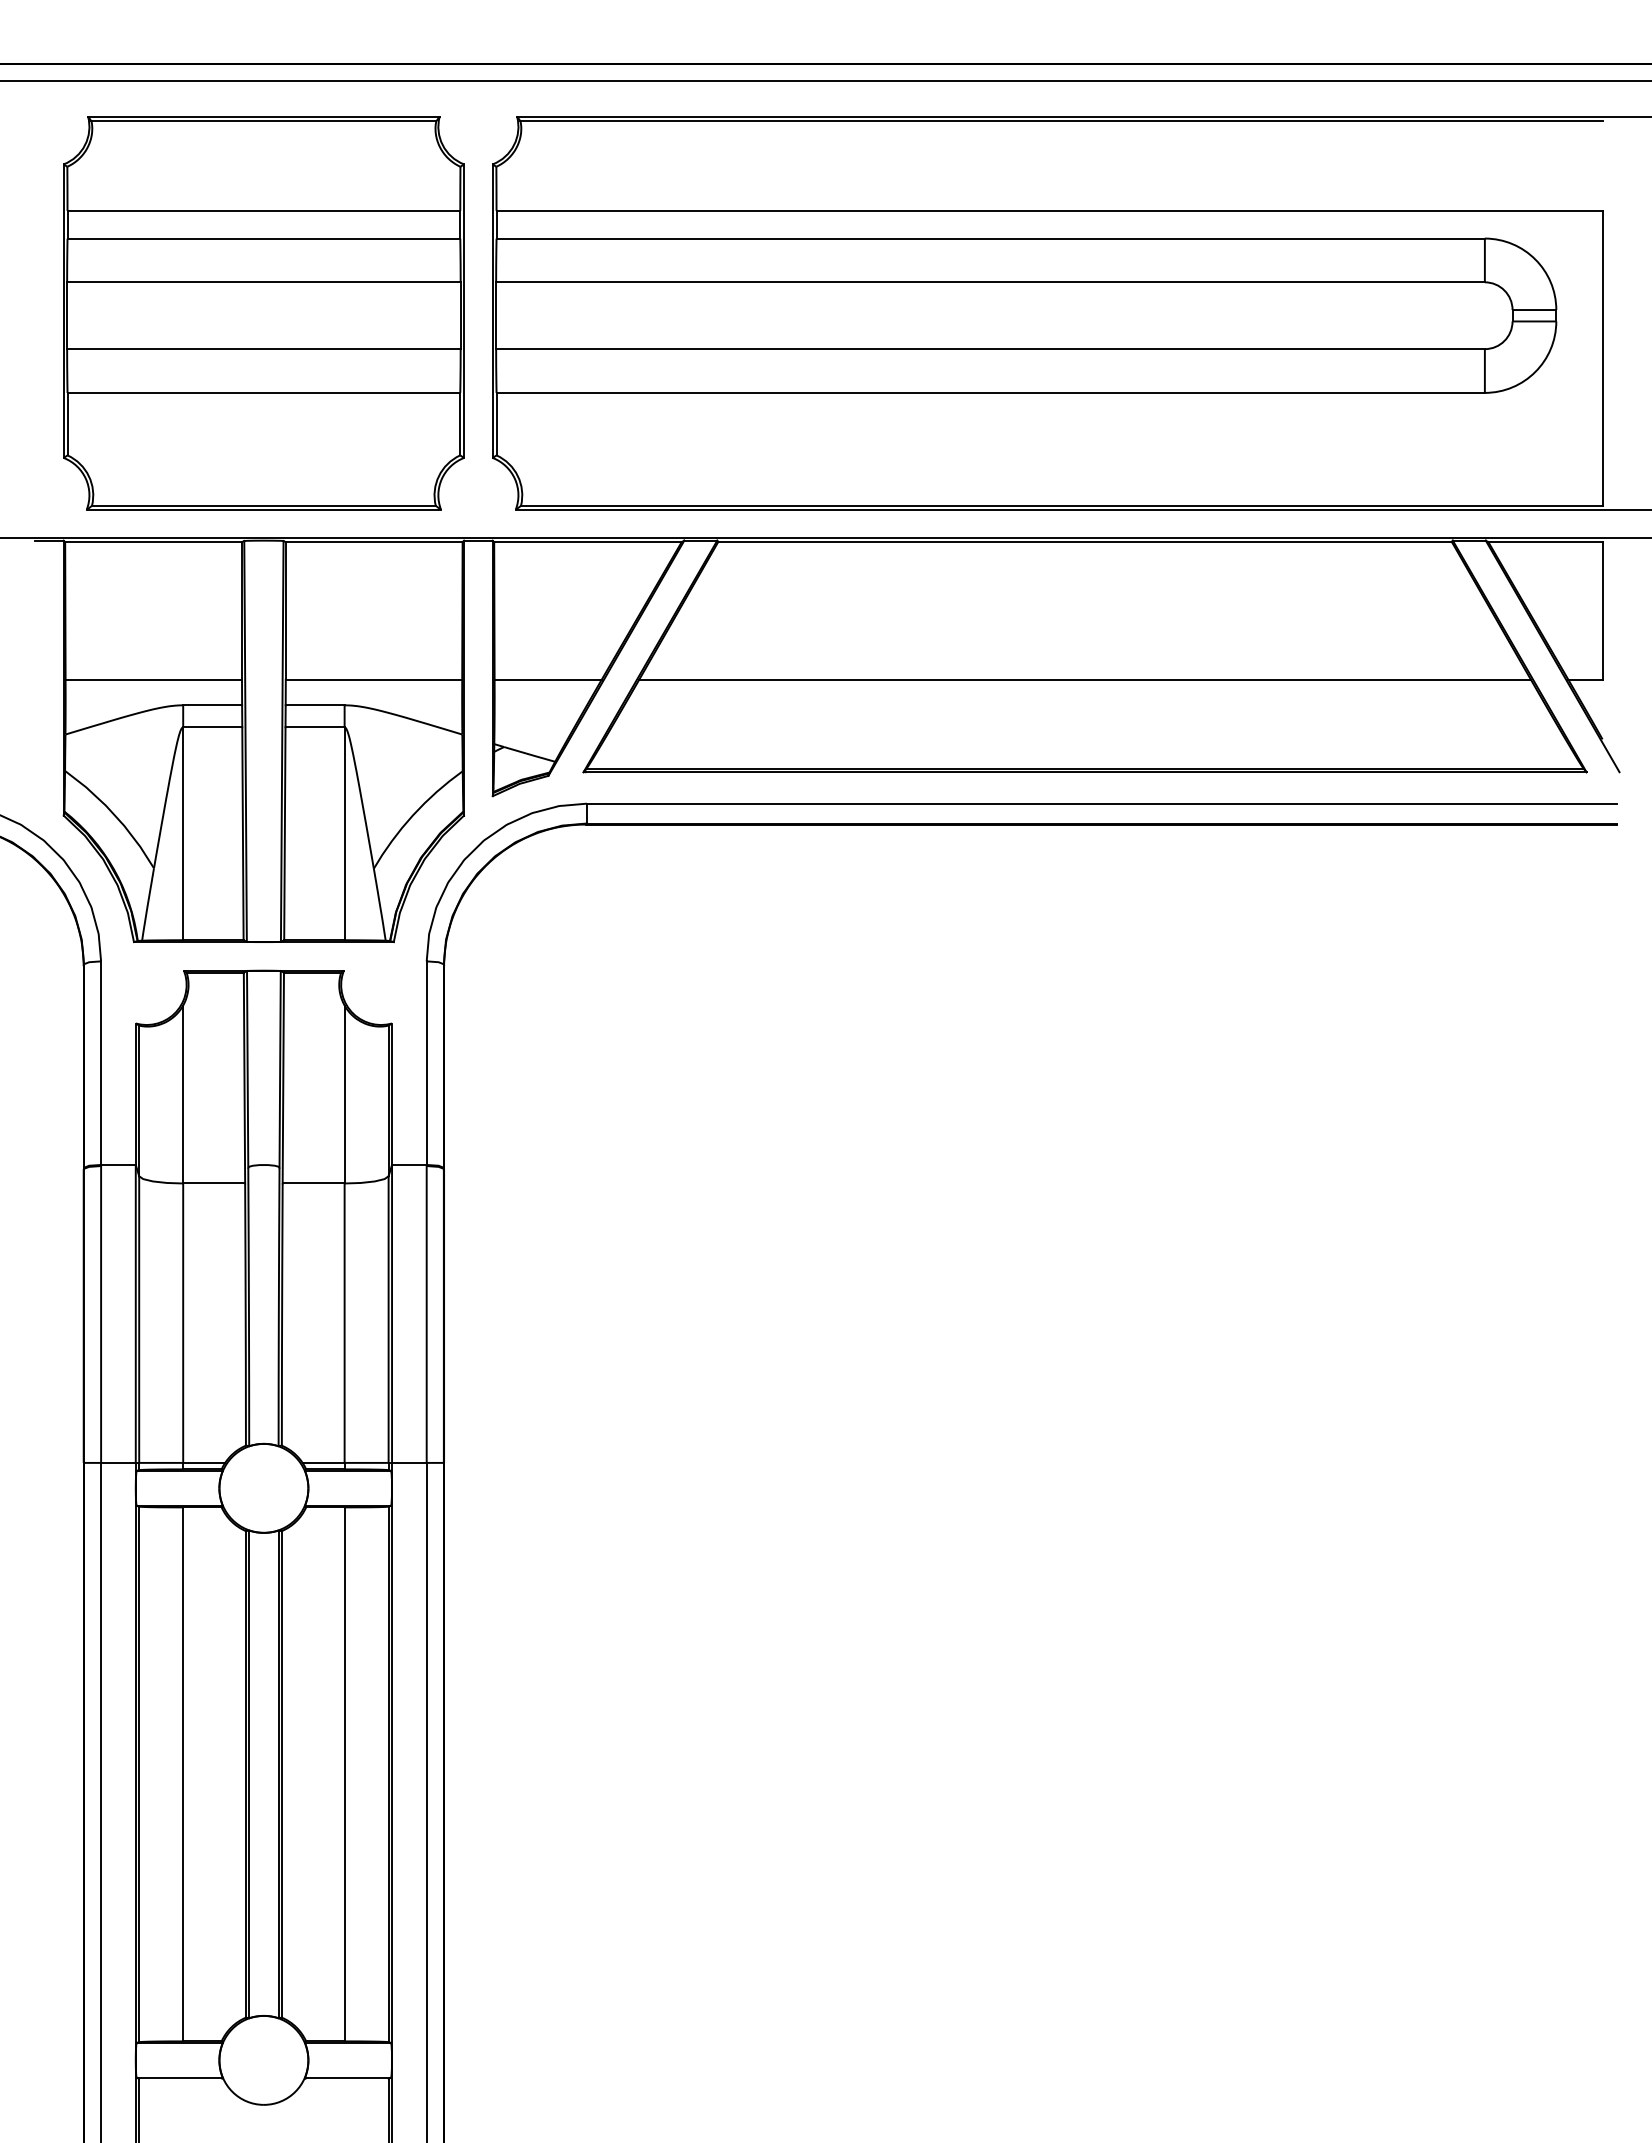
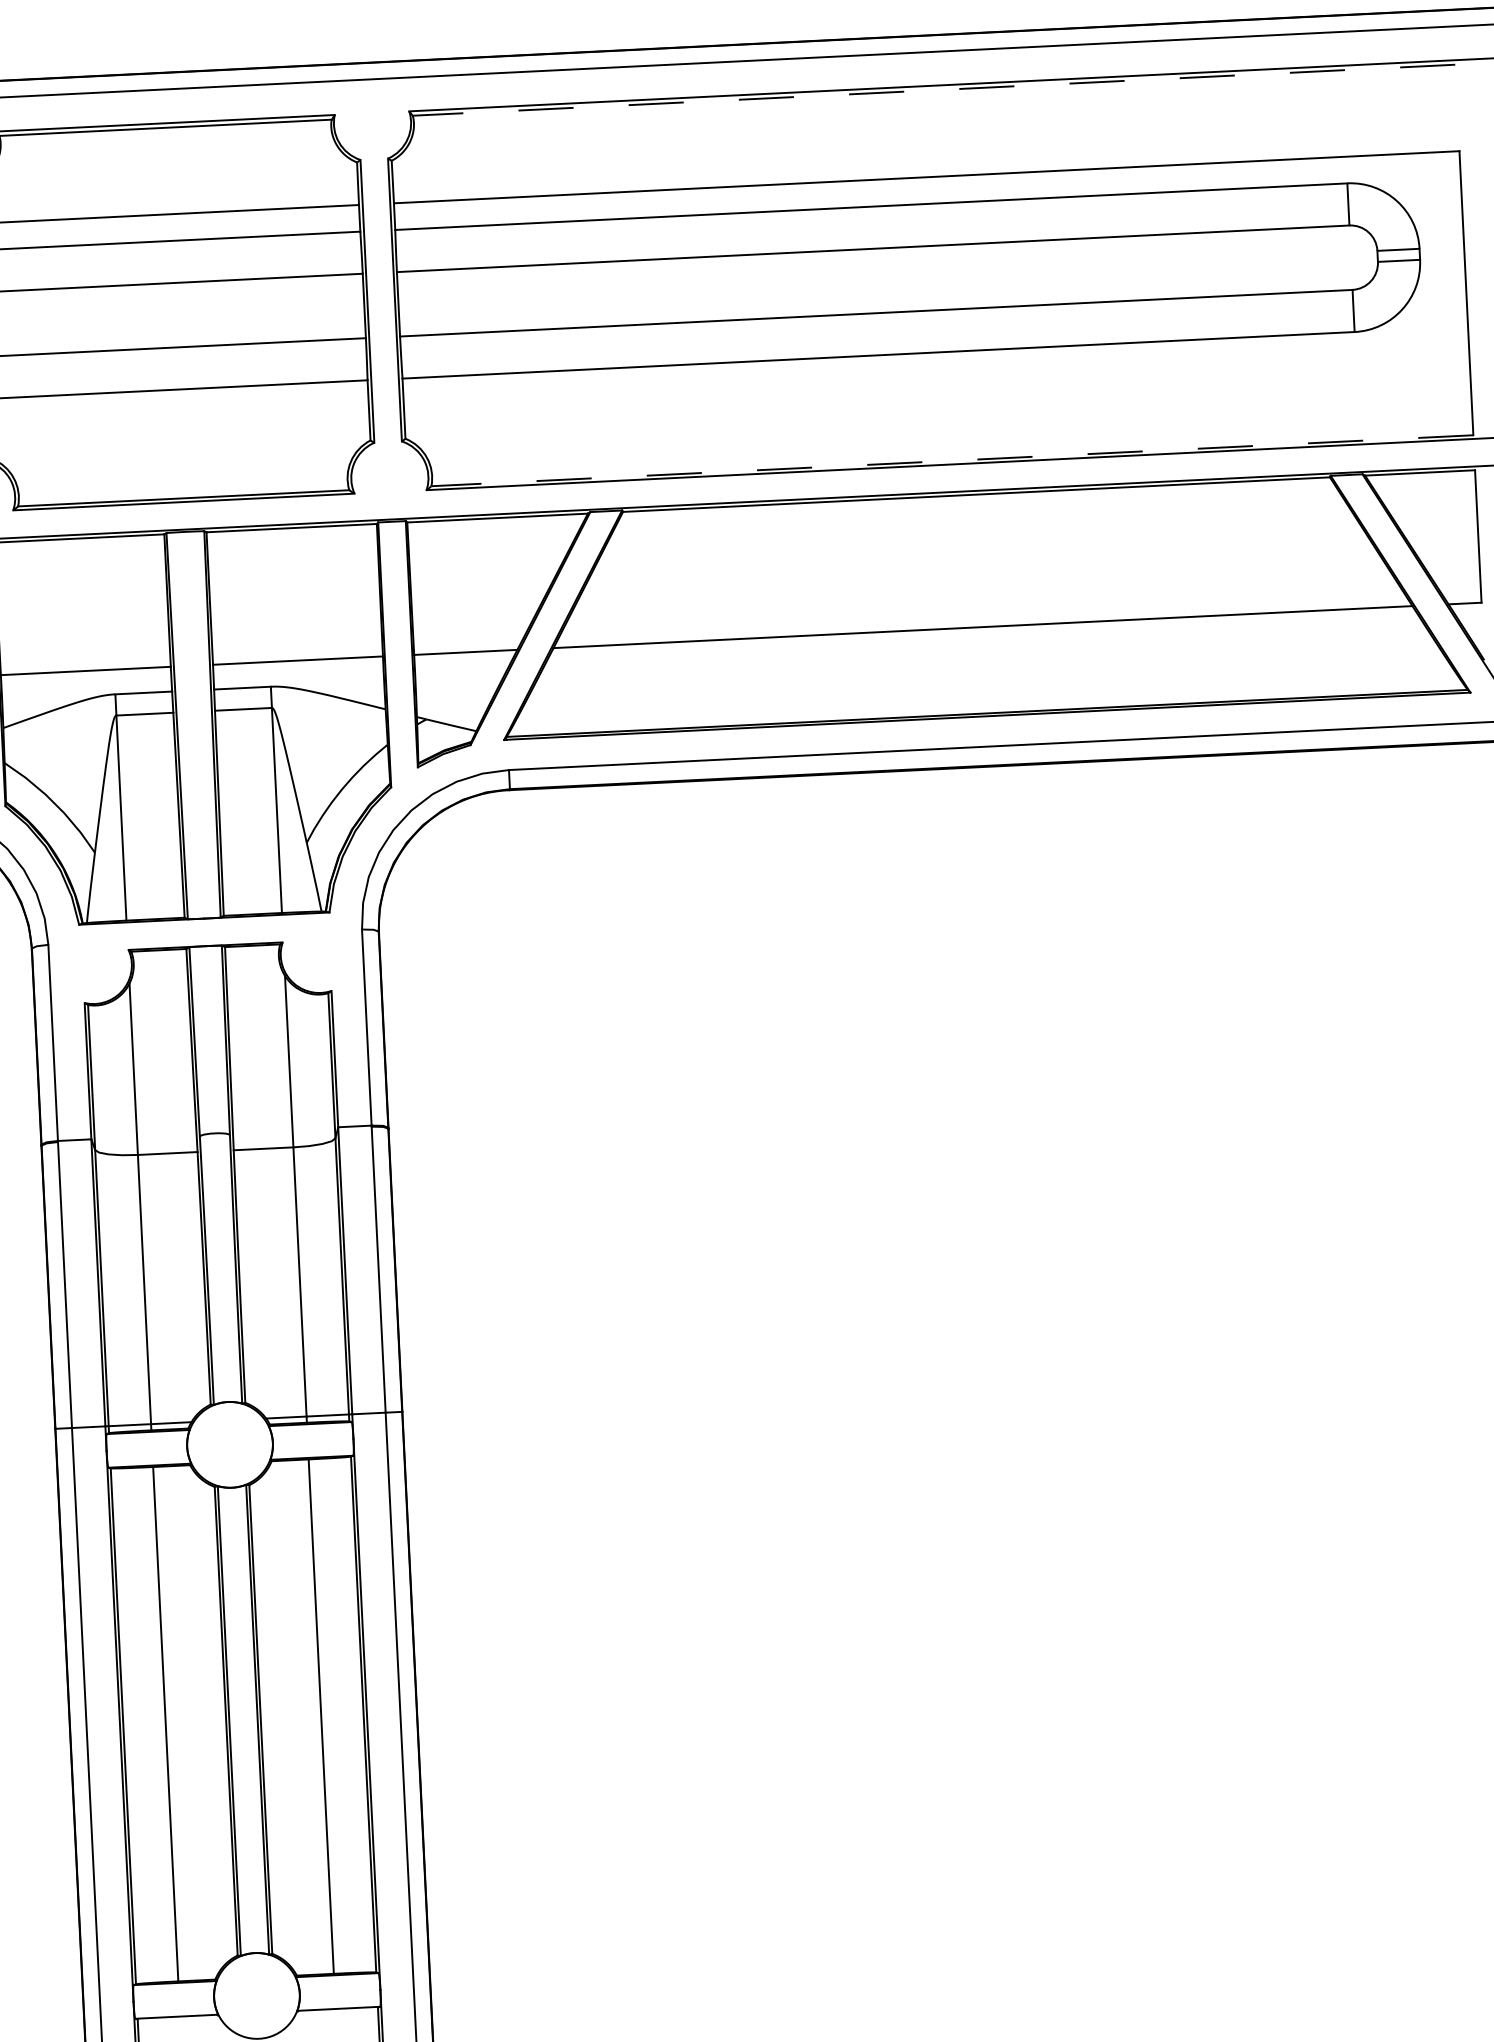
line: (1060, 121) -> (933, 90), solid -> dashed
line: (1061, 505) -> (952, 460), solid -> dashed

